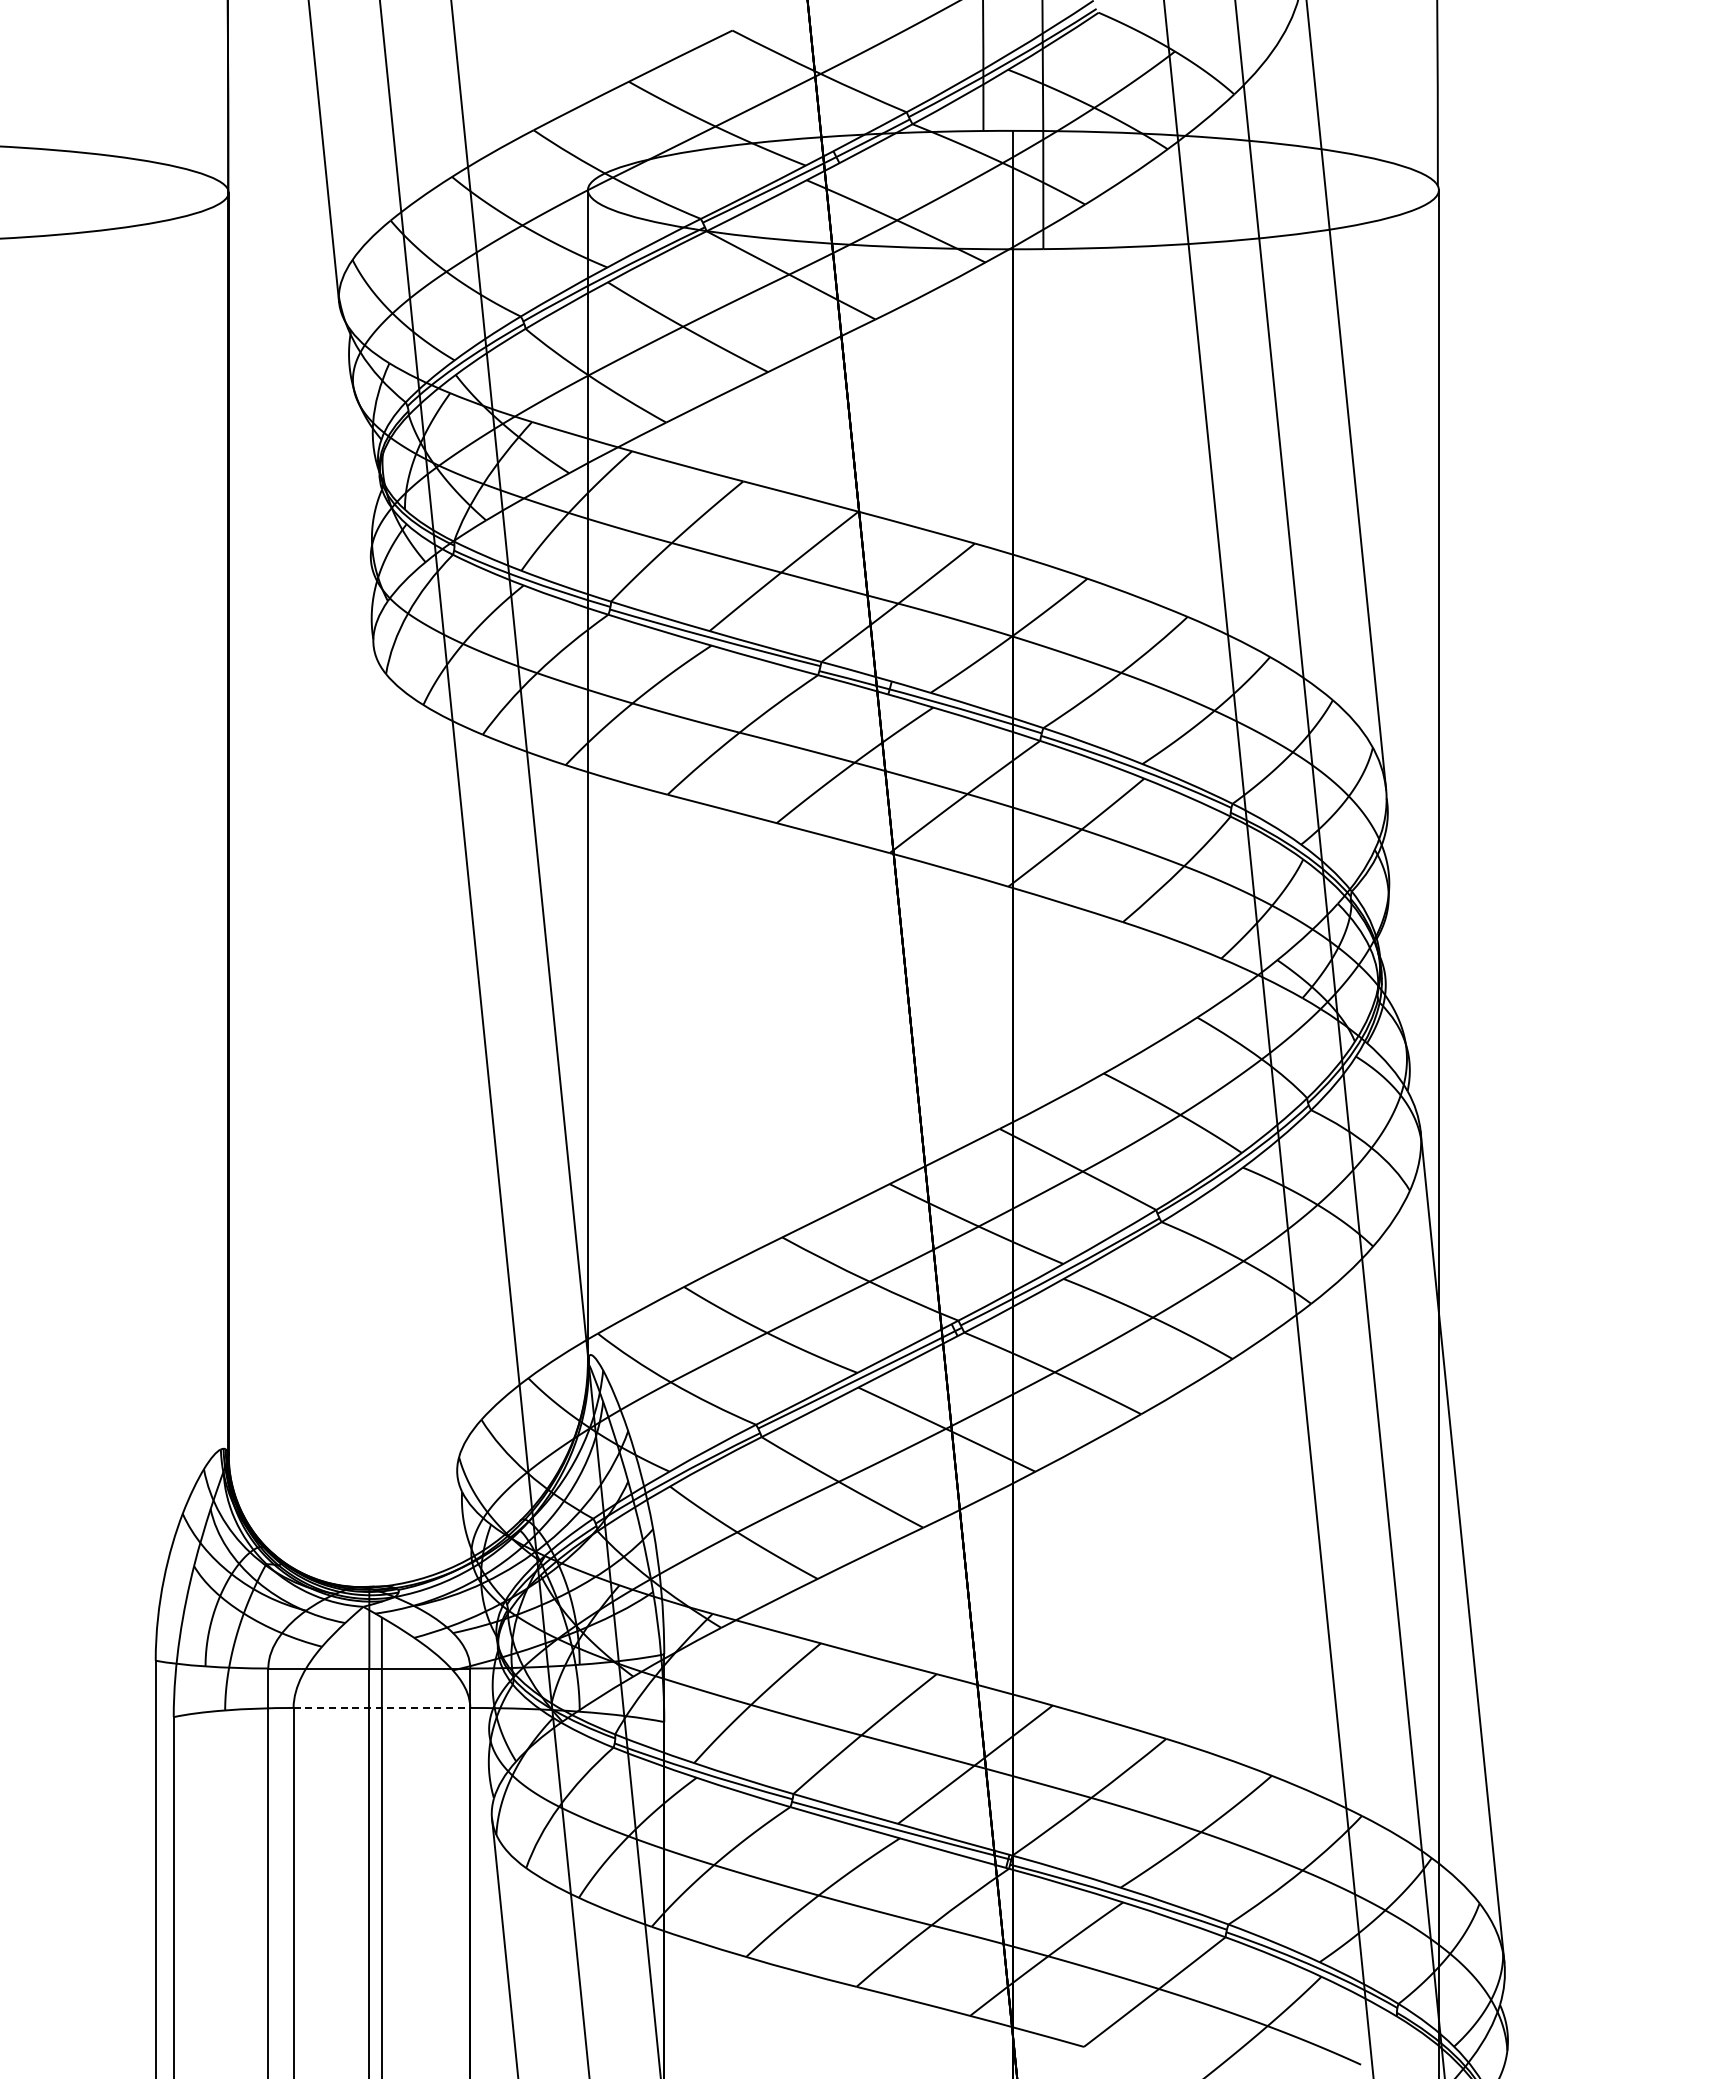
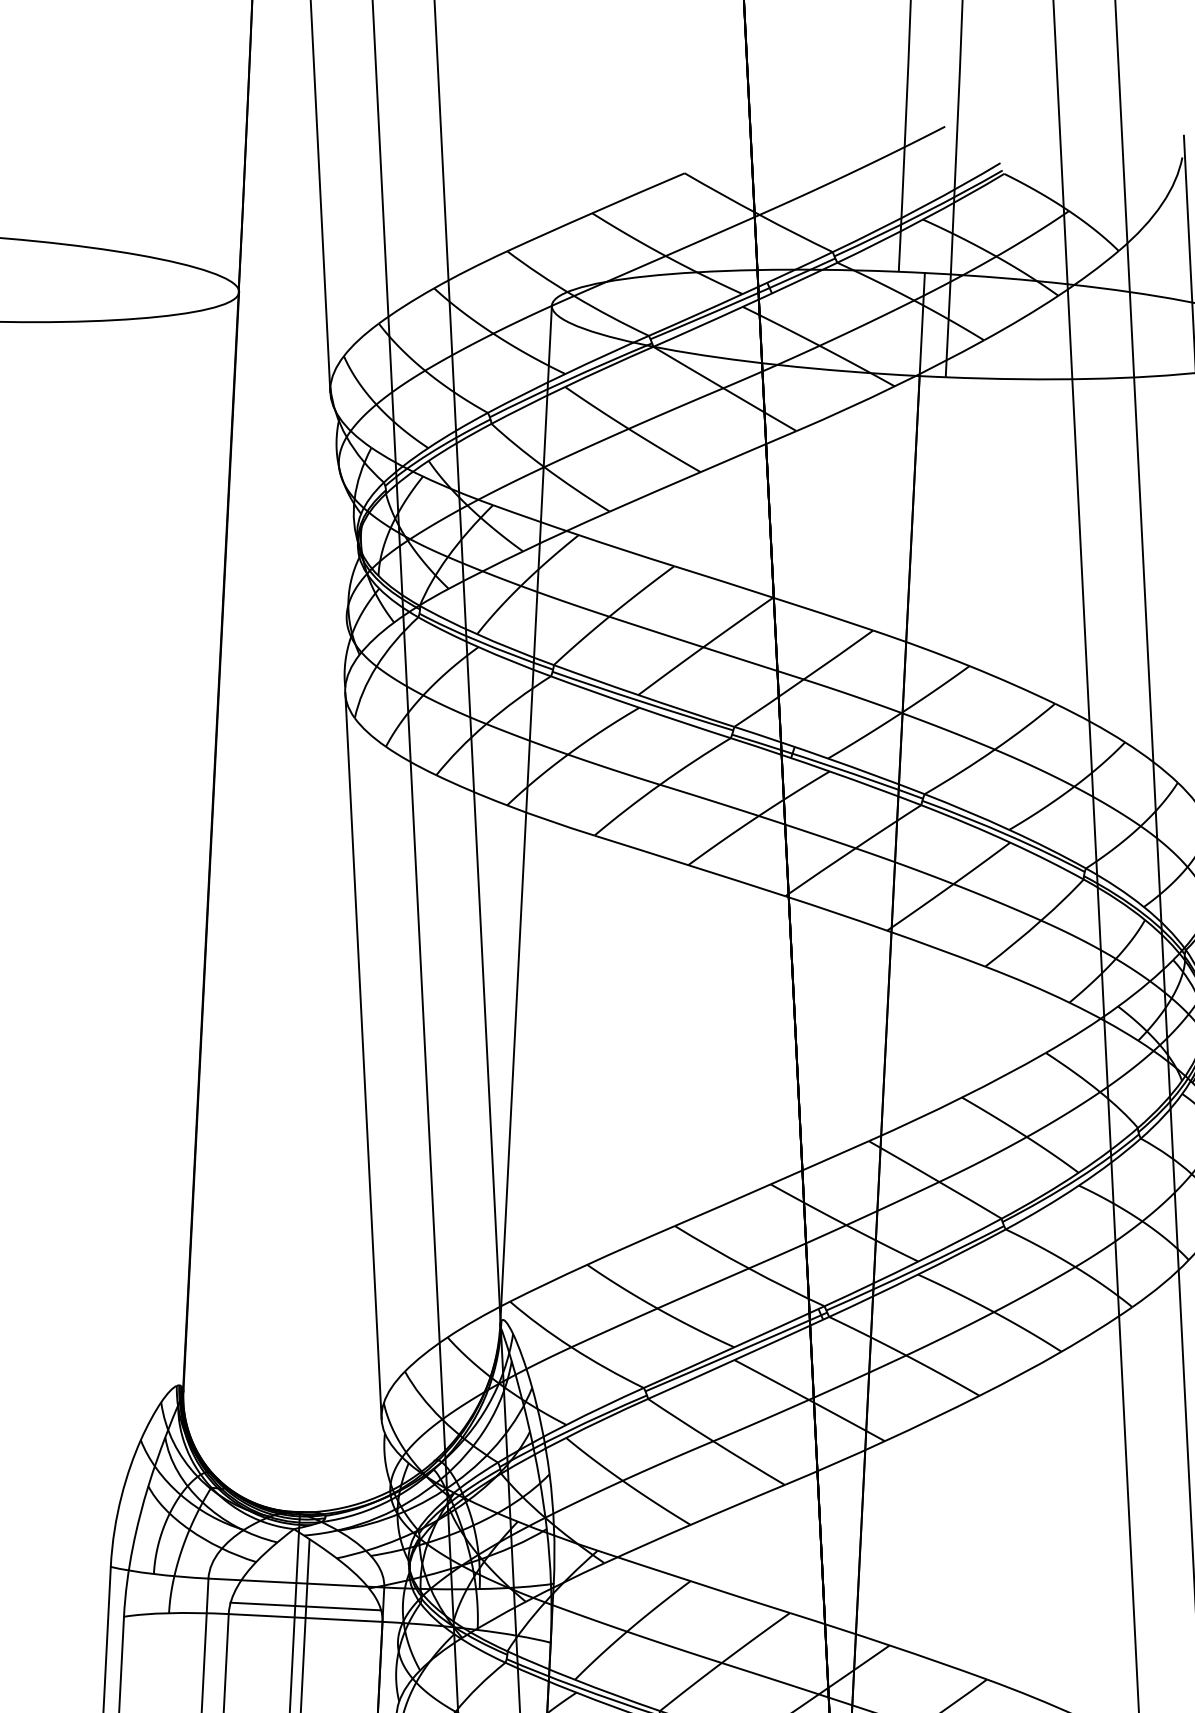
line: (415, 1060) -> (363, 1055), added
line: (381, 1694) -> (305, 1606), added
line: (382, 1707) -> (306, 1617), dashed -> solid

